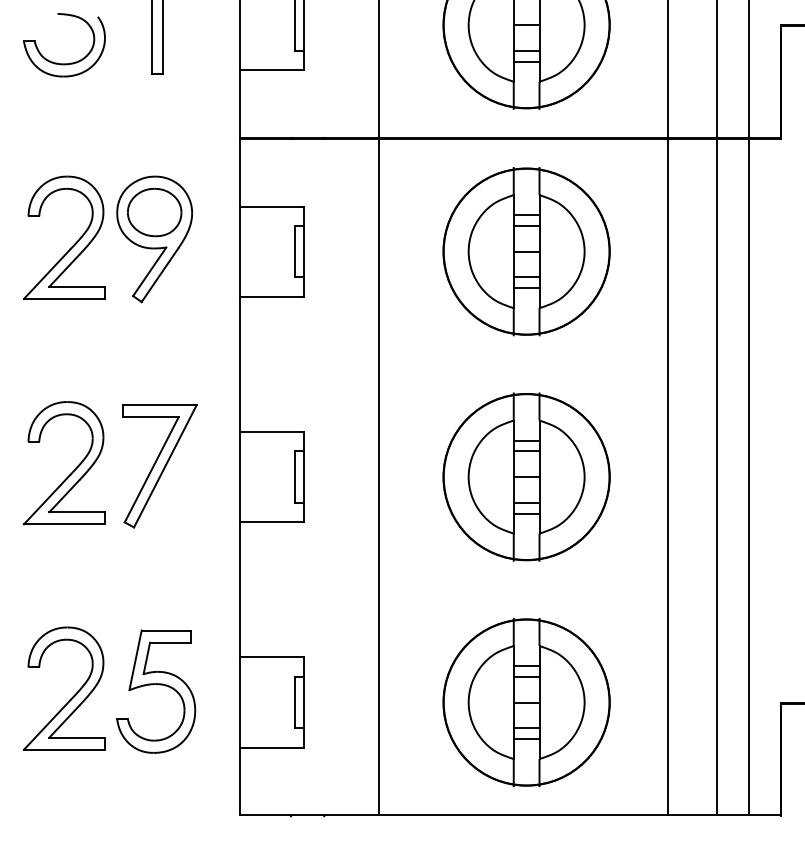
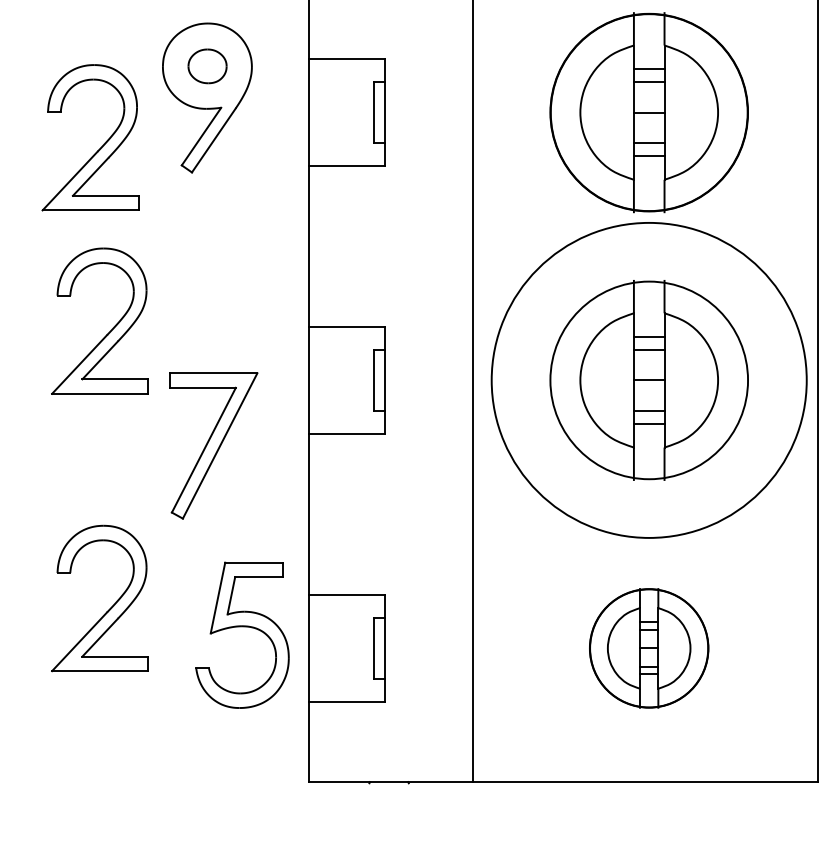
part: (154, 212) -> (207, 66), size x0.6
part: (72, 245) -> (100, 146), moved
part: (159, 466) -> (213, 446), moved
part: (72, 471) -> (109, 331), moved
circle: (526, 476) -> (649, 379), size x1.6
part: (158, 685) -> (245, 627), moved
part: (72, 696) -> (109, 607), moved
part: (526, 702) -> (649, 648), size x0.6

